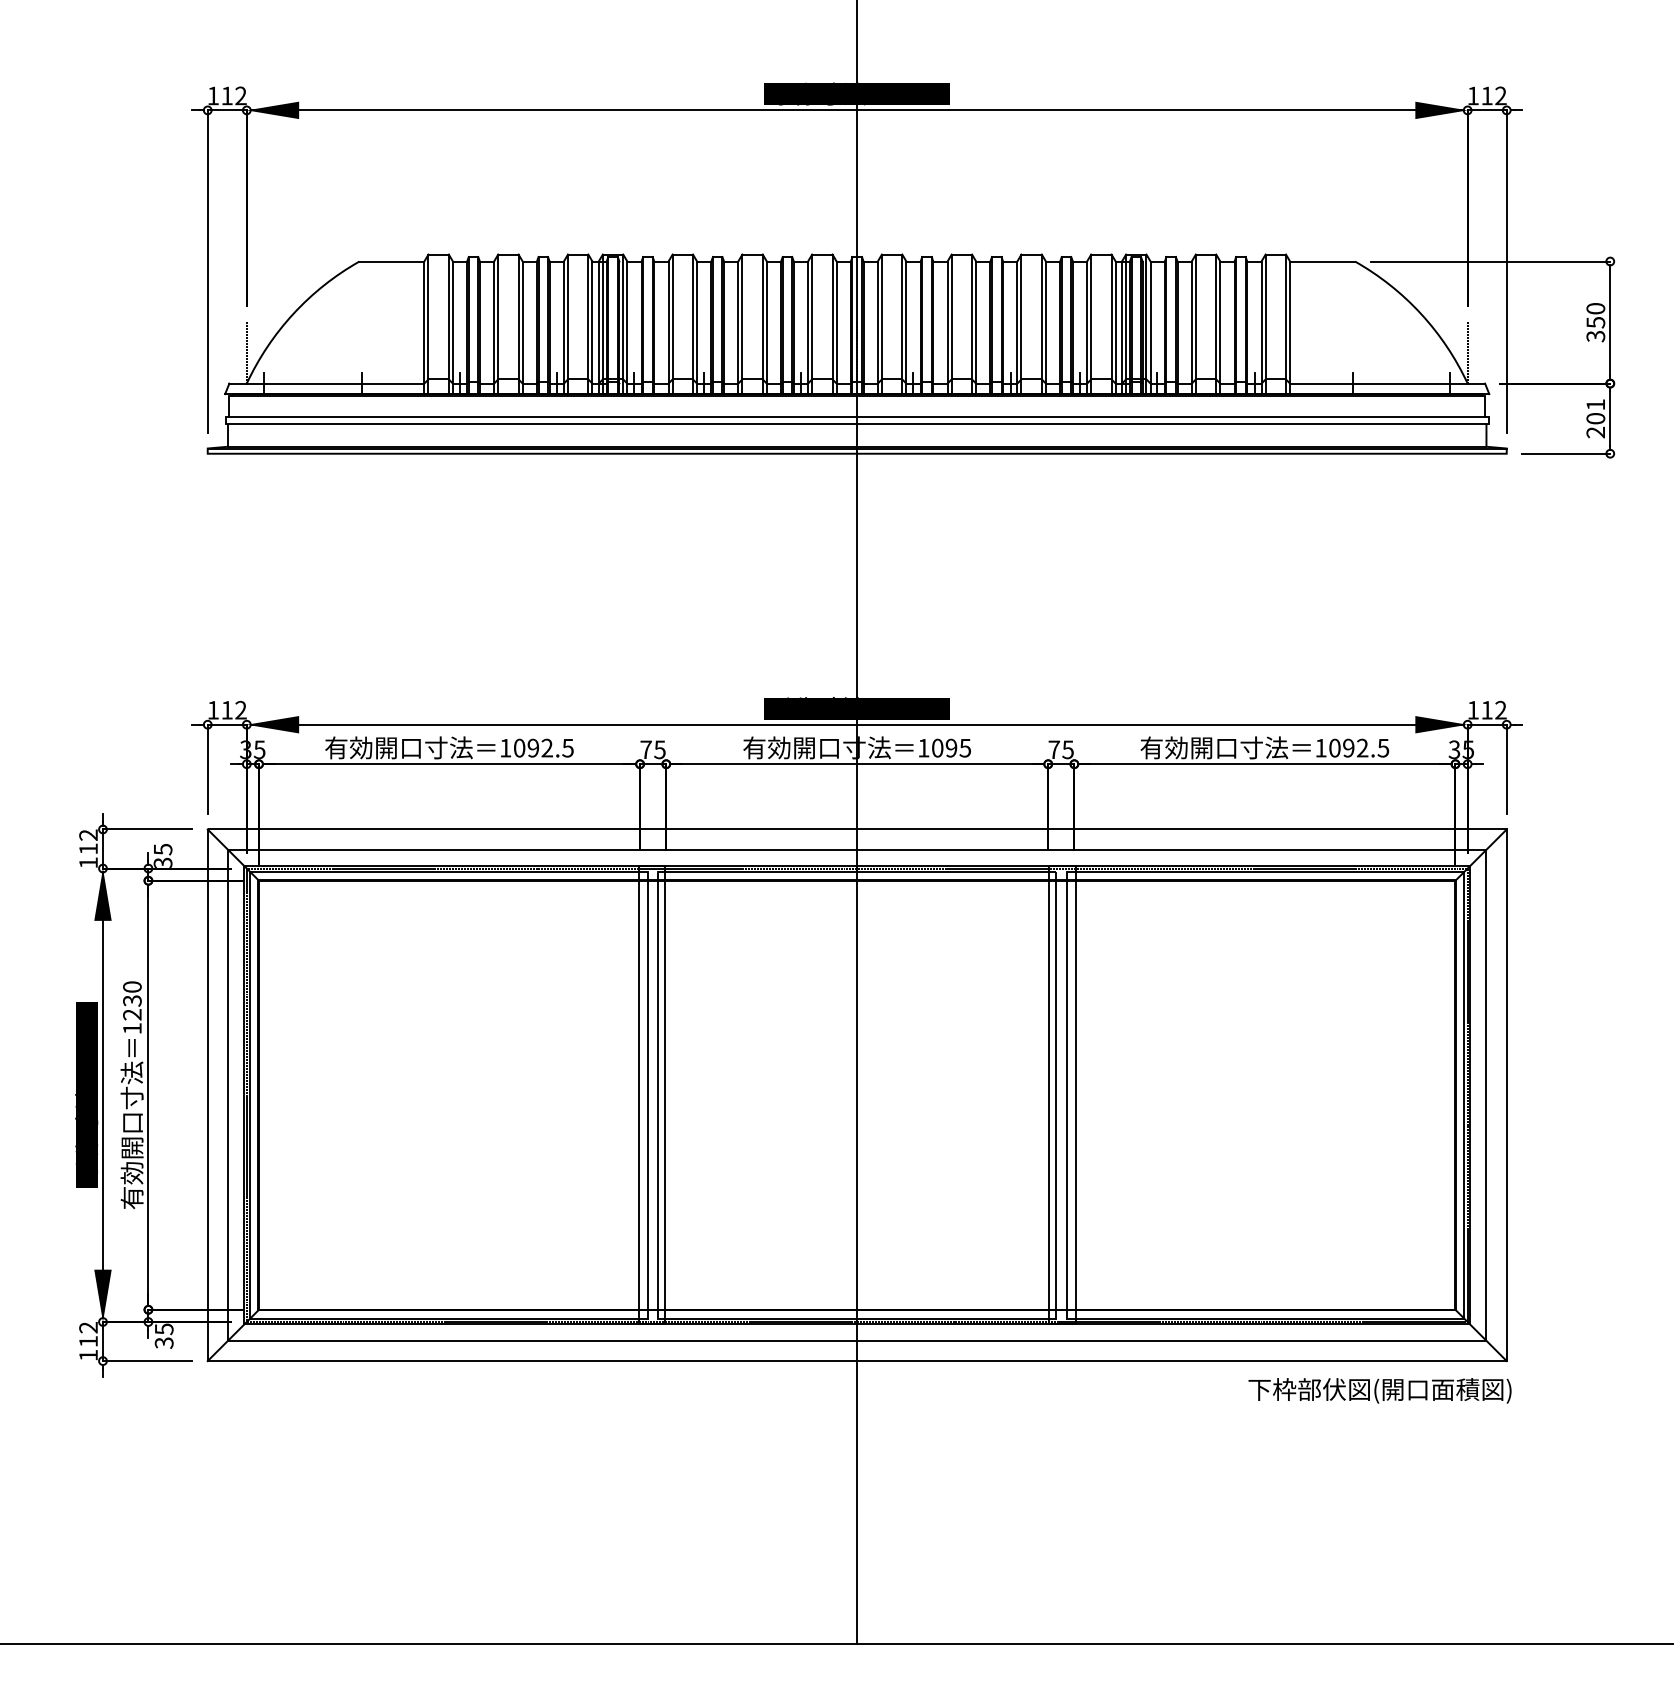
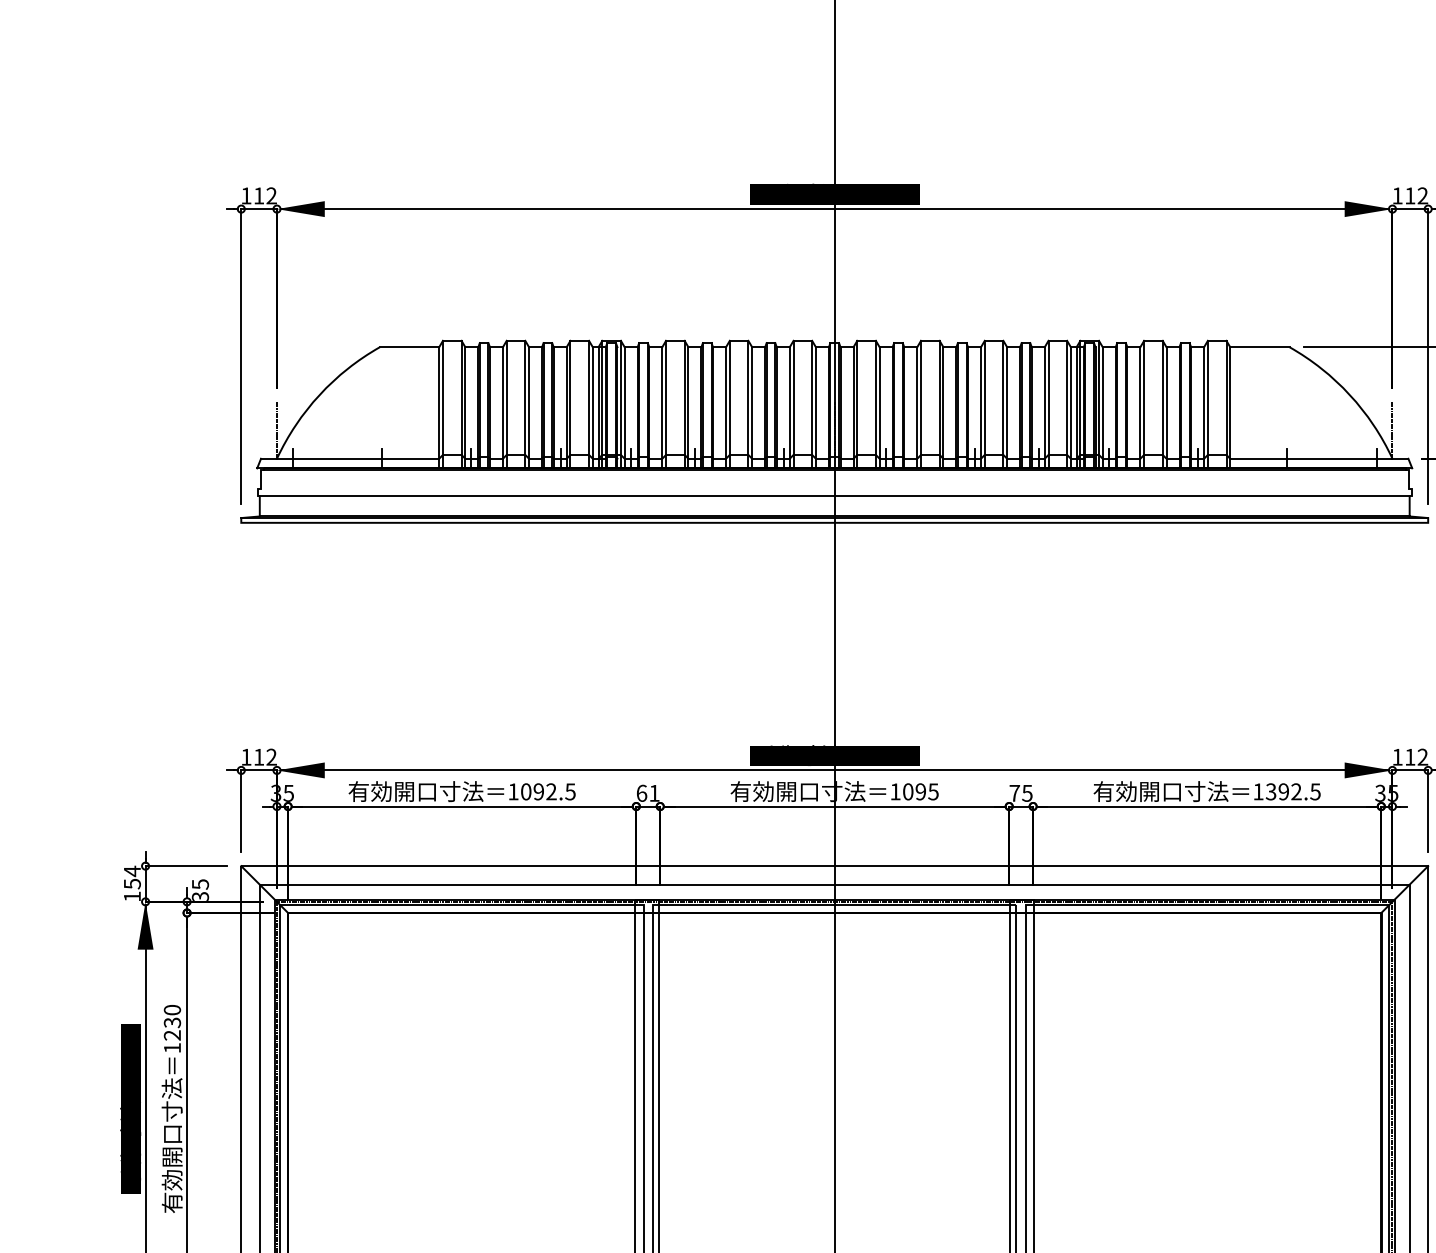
line: (857, 416) -> (834, 488), removed
text: (1334, 747) -> (1270, 791), 1092.5 -> 1392.5
text: (652, 749) -> (647, 793), 75 -> 61
text: (88, 841) -> (132, 877), 112 -> 154

